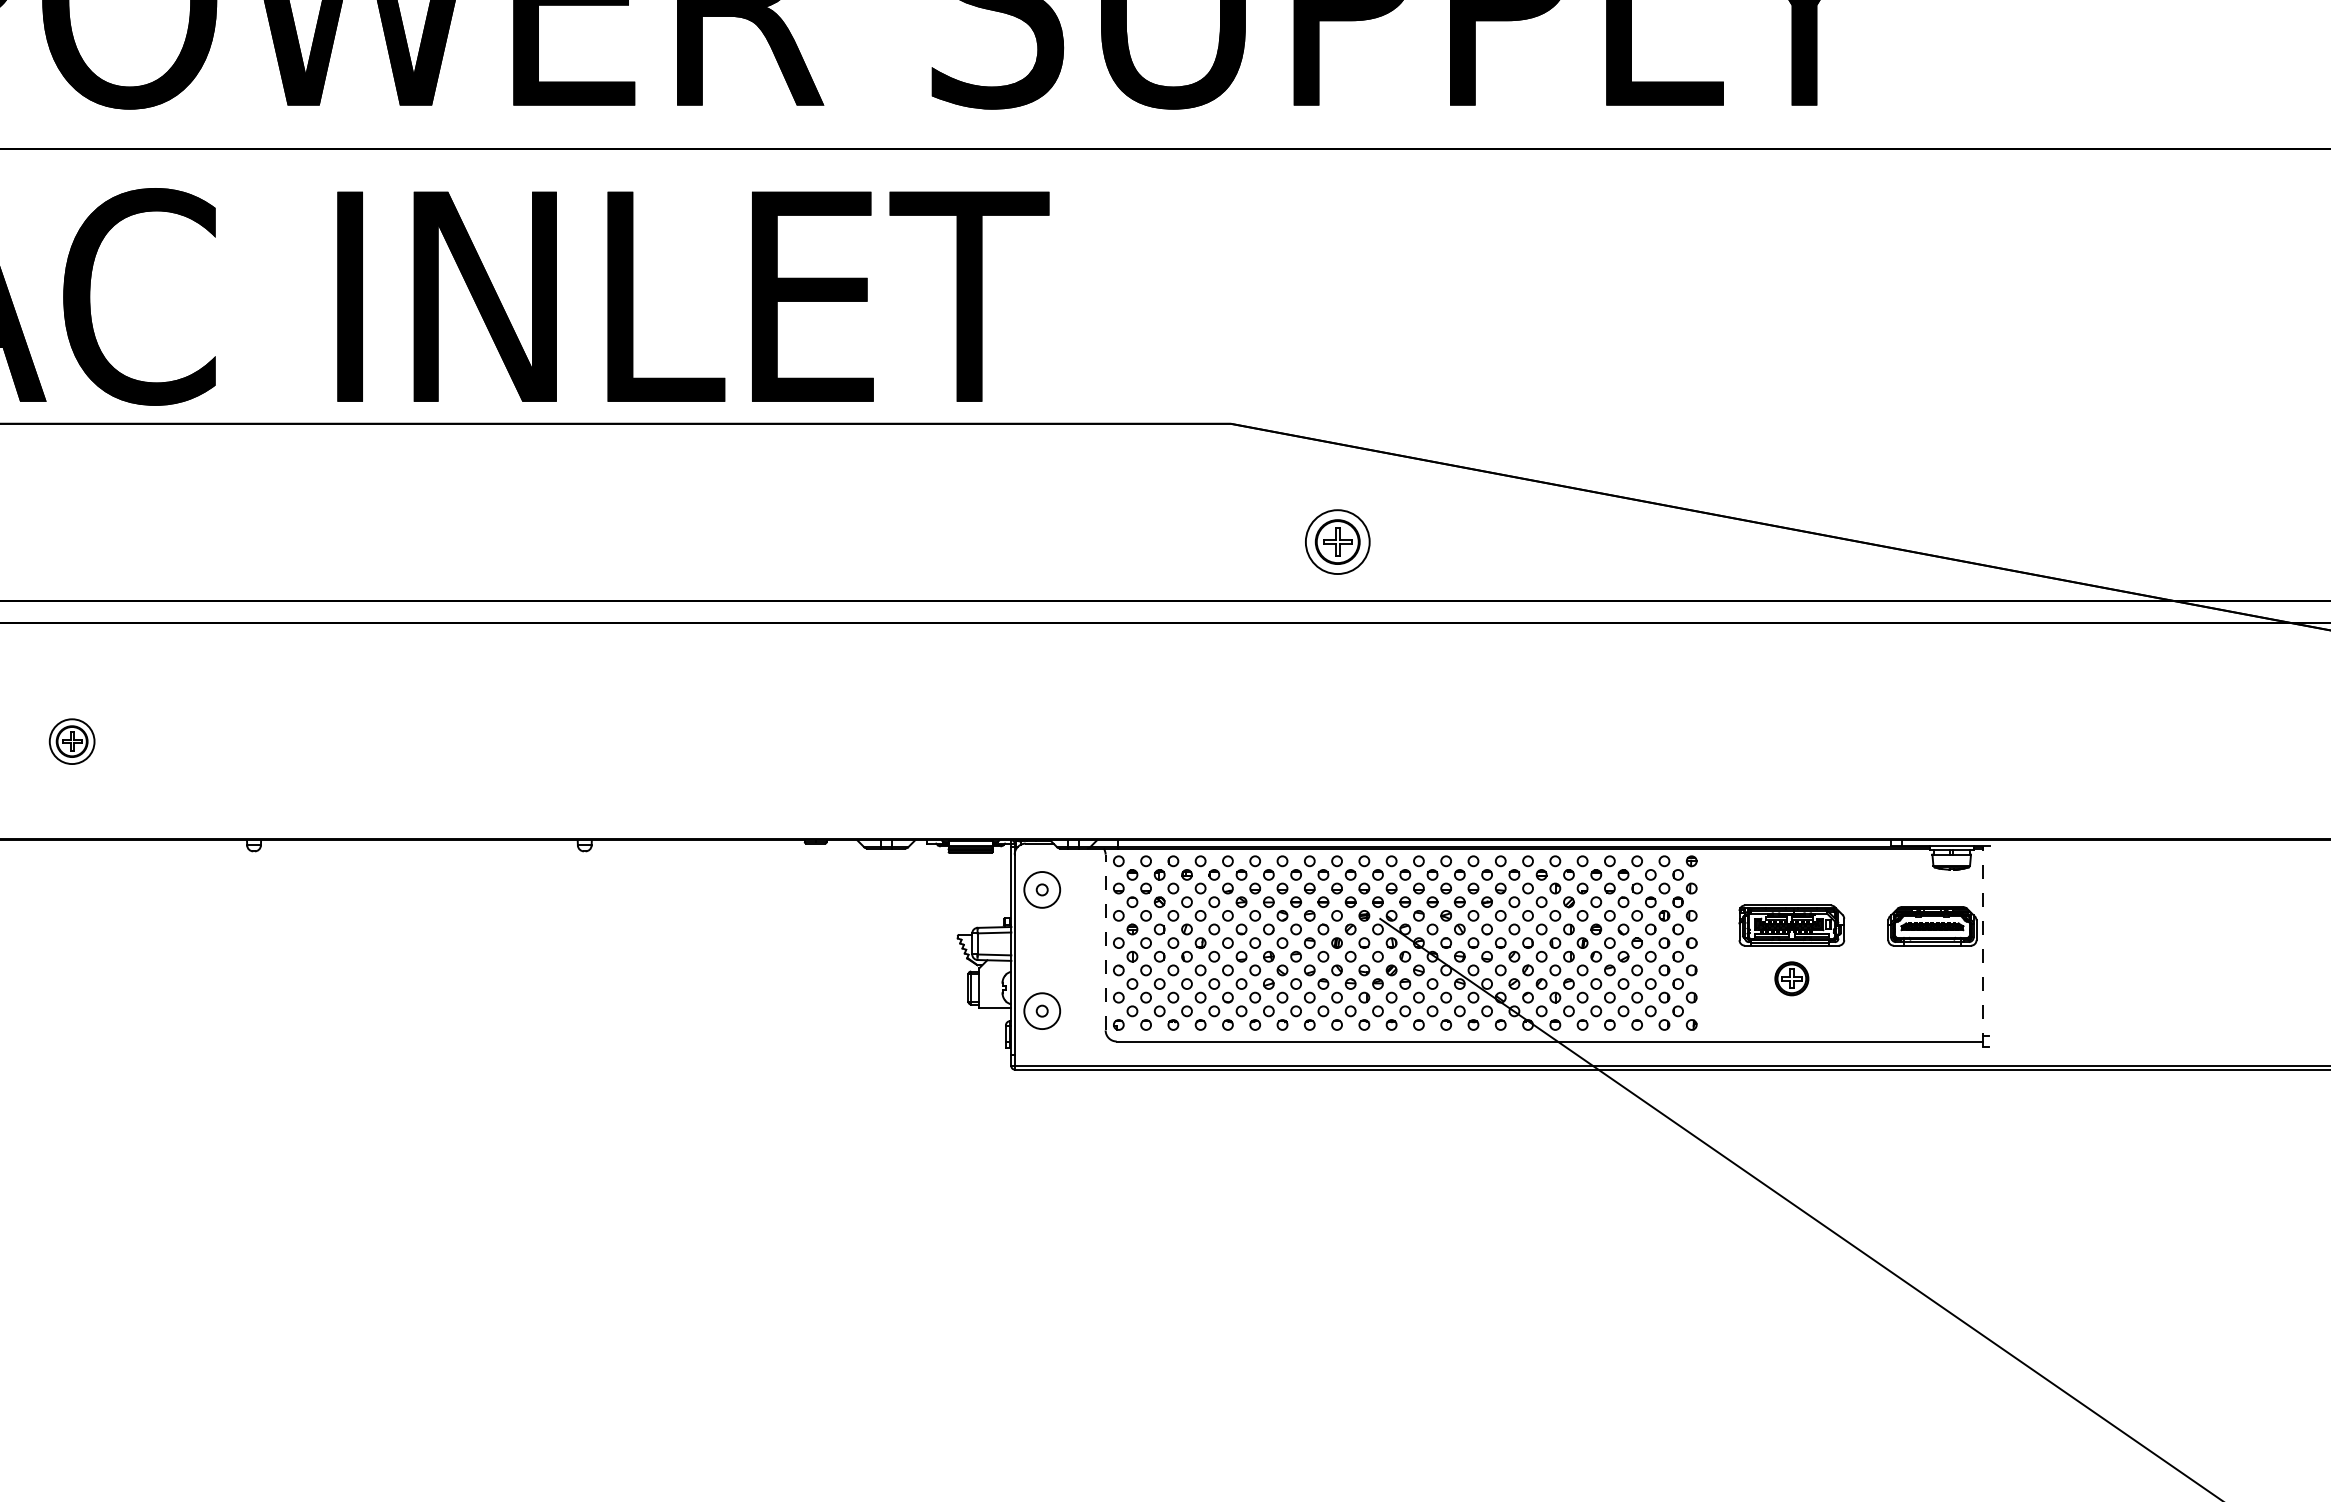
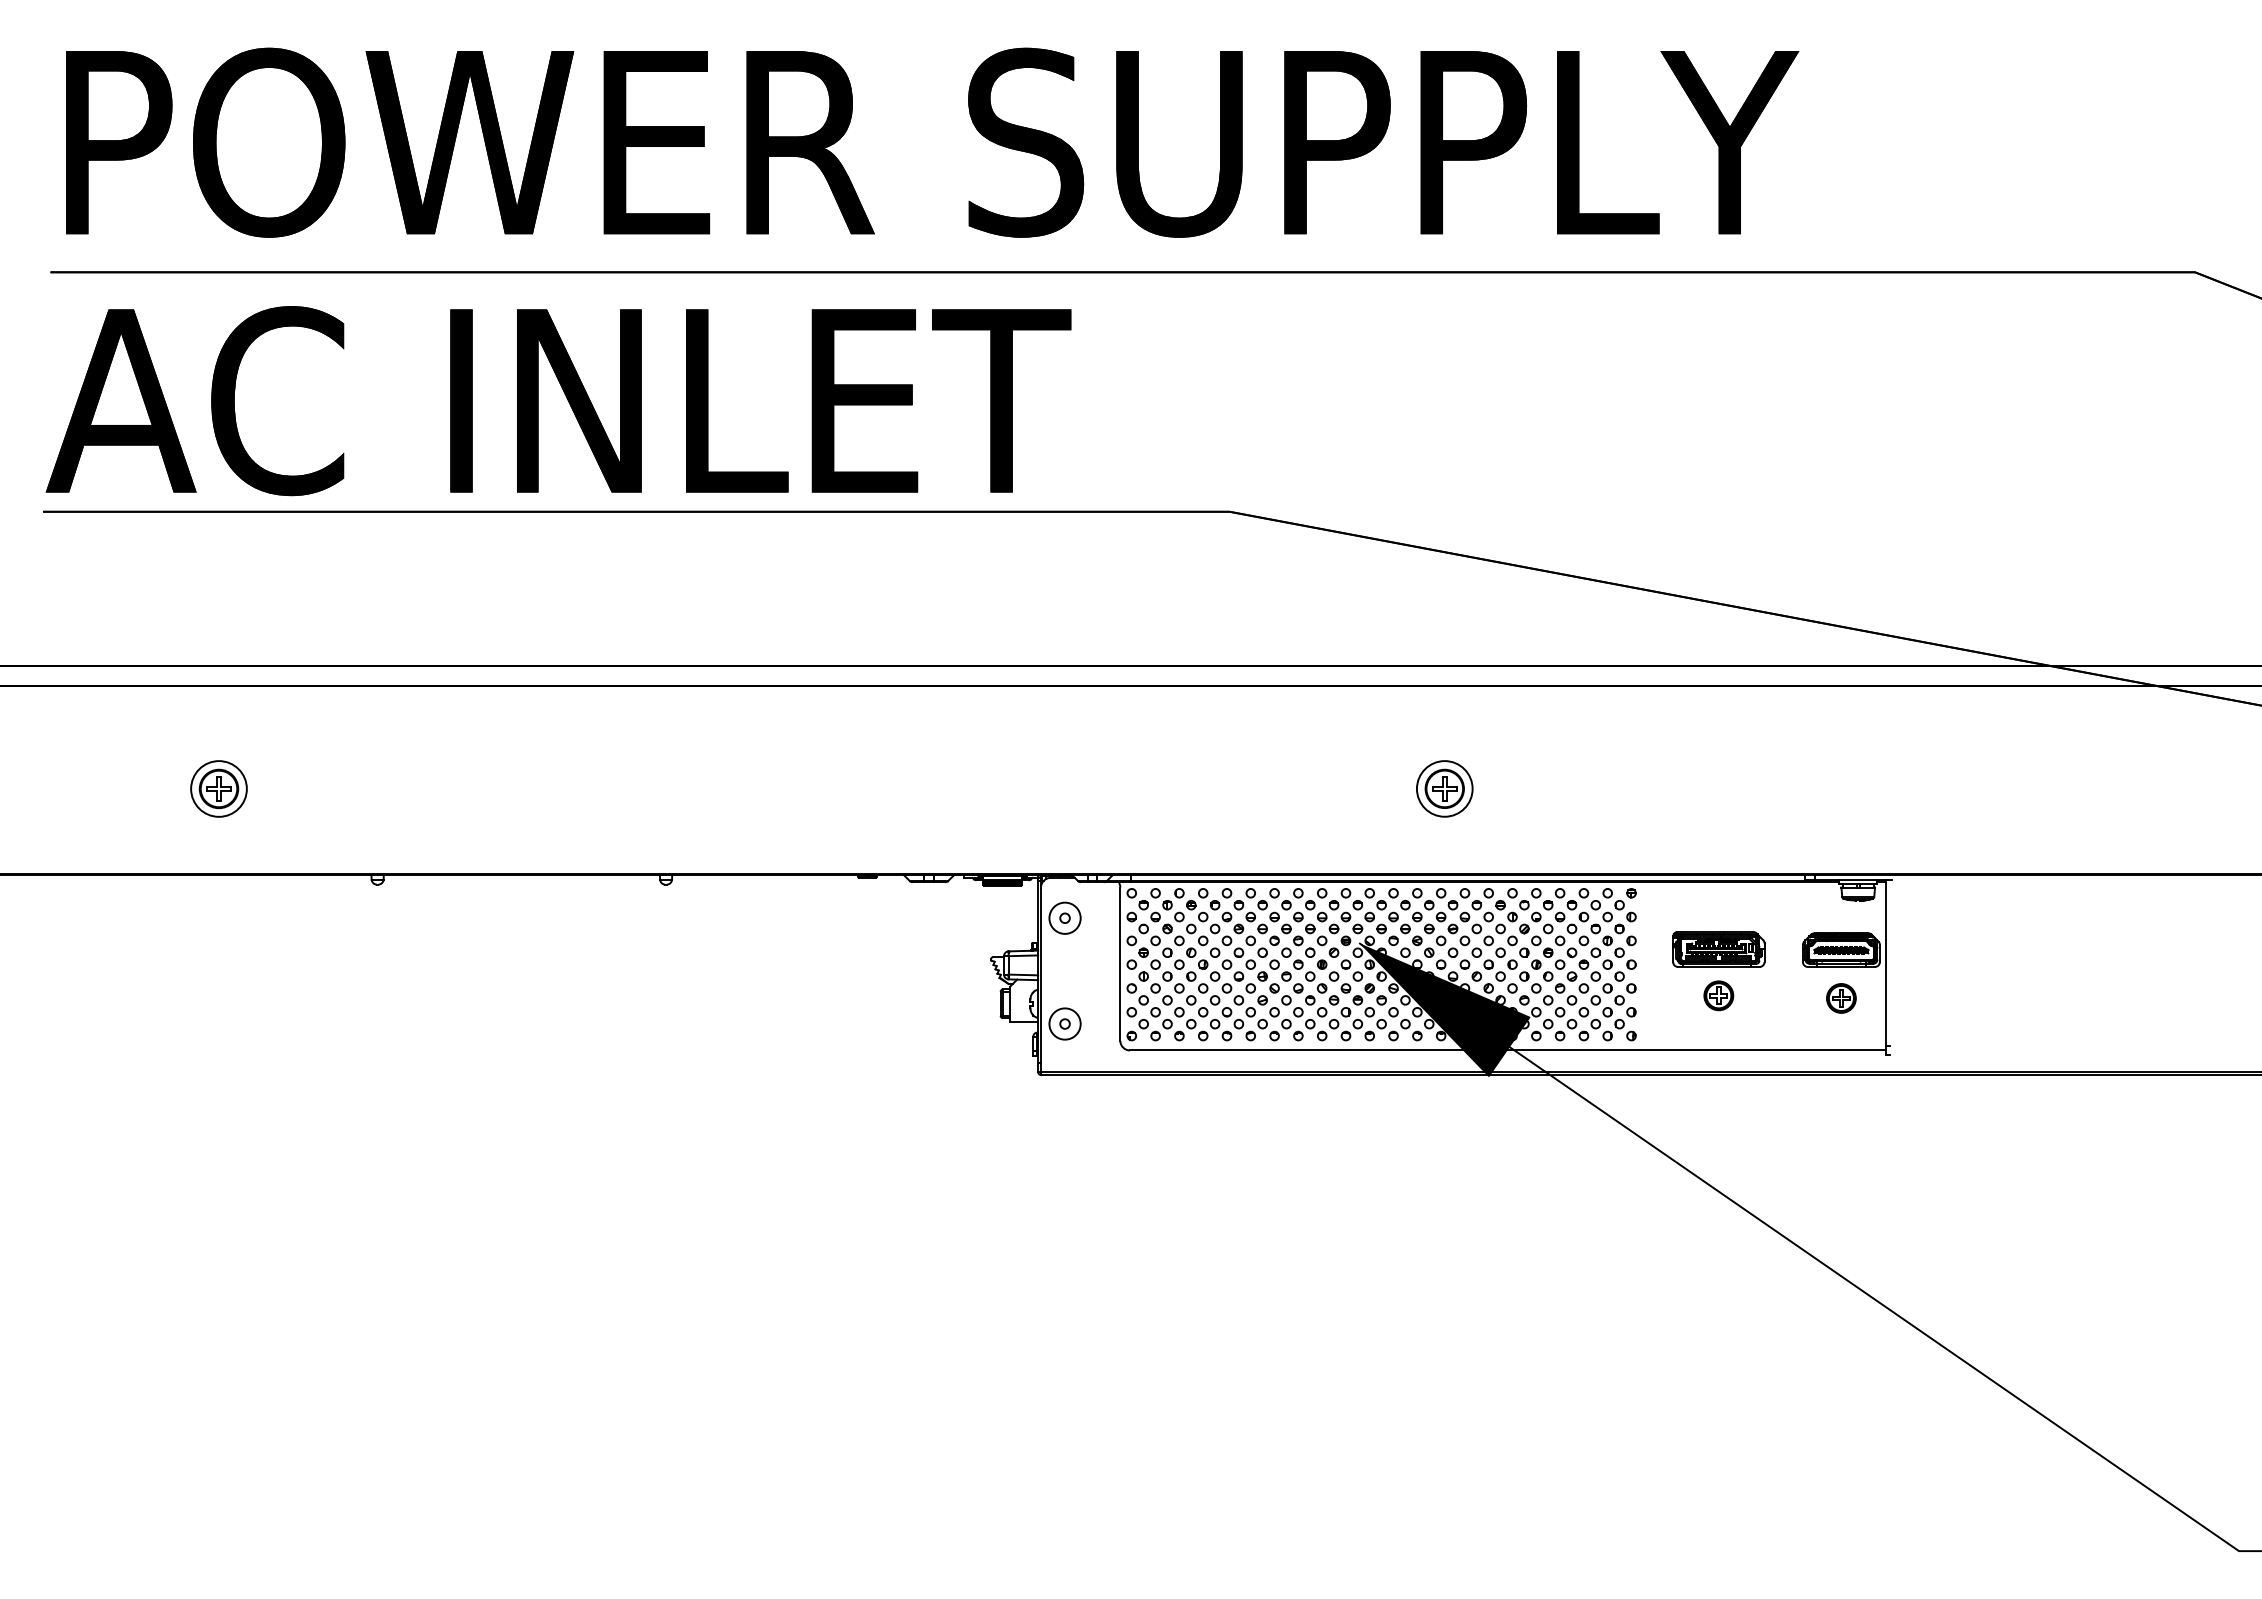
part: (1337, 541) -> (1444, 788), moved
part: (71, 741) -> (218, 788), size x1.43
line: (1105, 942) -> (1120, 964), dashed -> solid
line: (1982, 946) -> (1885, 967), dashed -> solid
part: (1932, 981) -> (1841, 998), added
fill: (1477, 995) -> (1444, 1010), added

